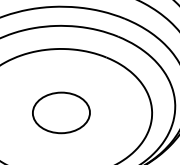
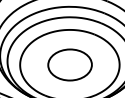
part: (60, 112) -> (69, 64), size x1.4

